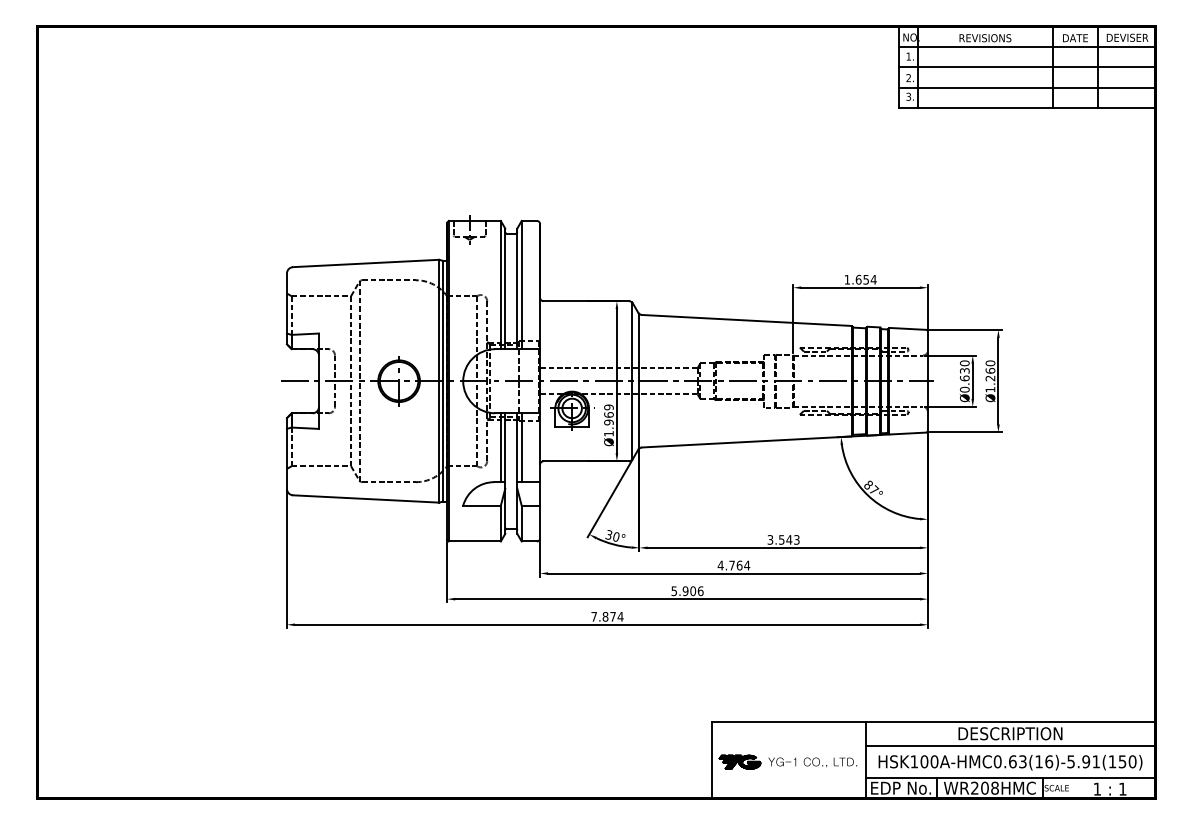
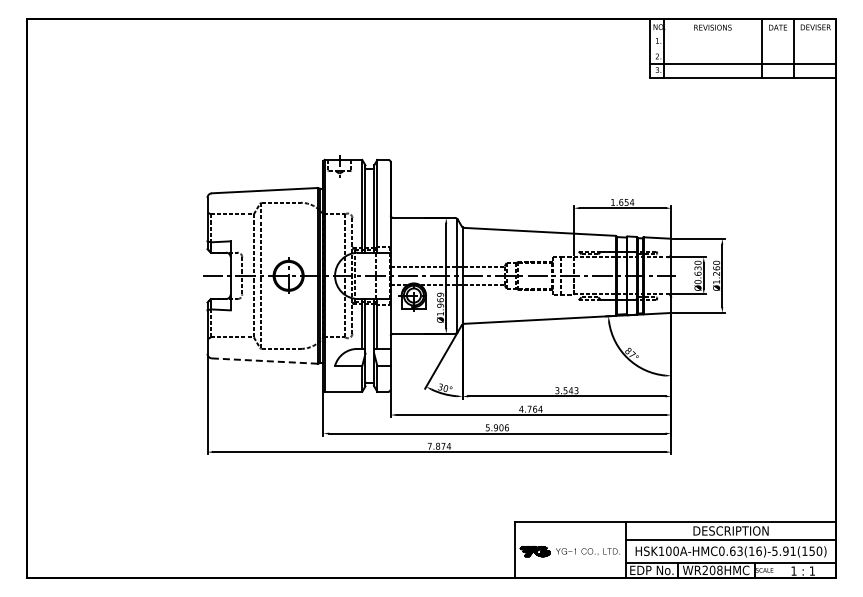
line: (1026, 46) -> (742, 33), removed
line: (1026, 67) -> (742, 48), removed
line: (365, 499) -> (264, 361), solid -> dashed

